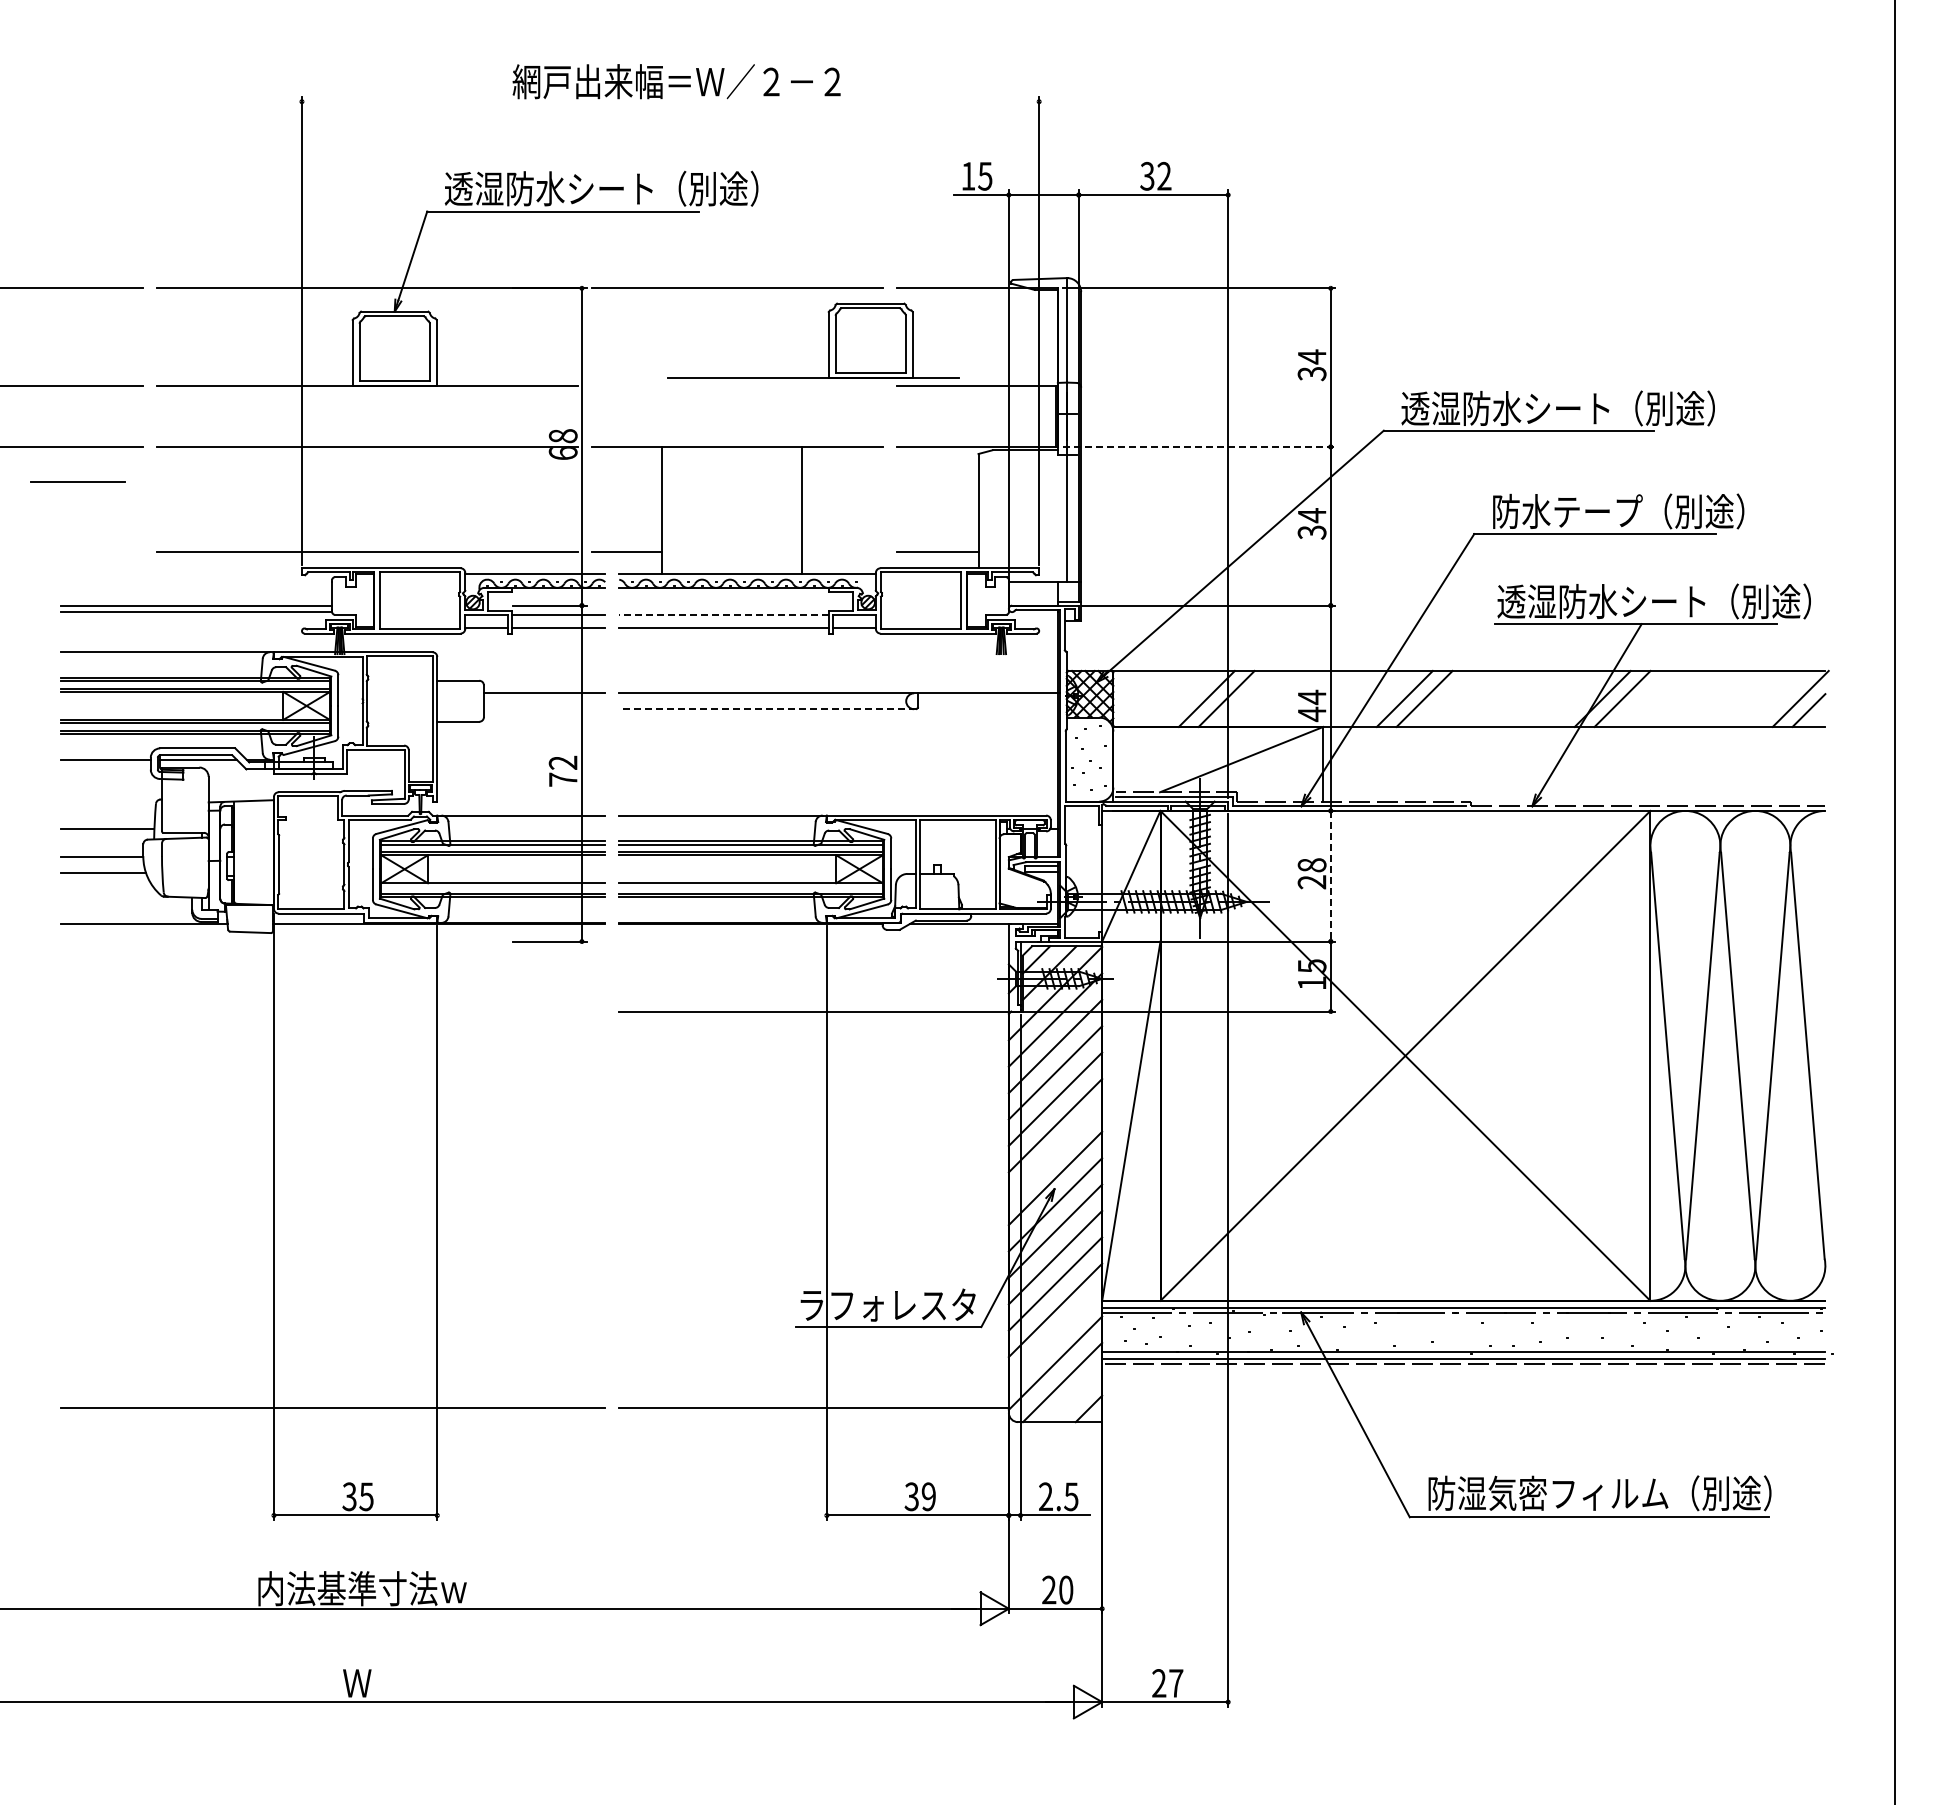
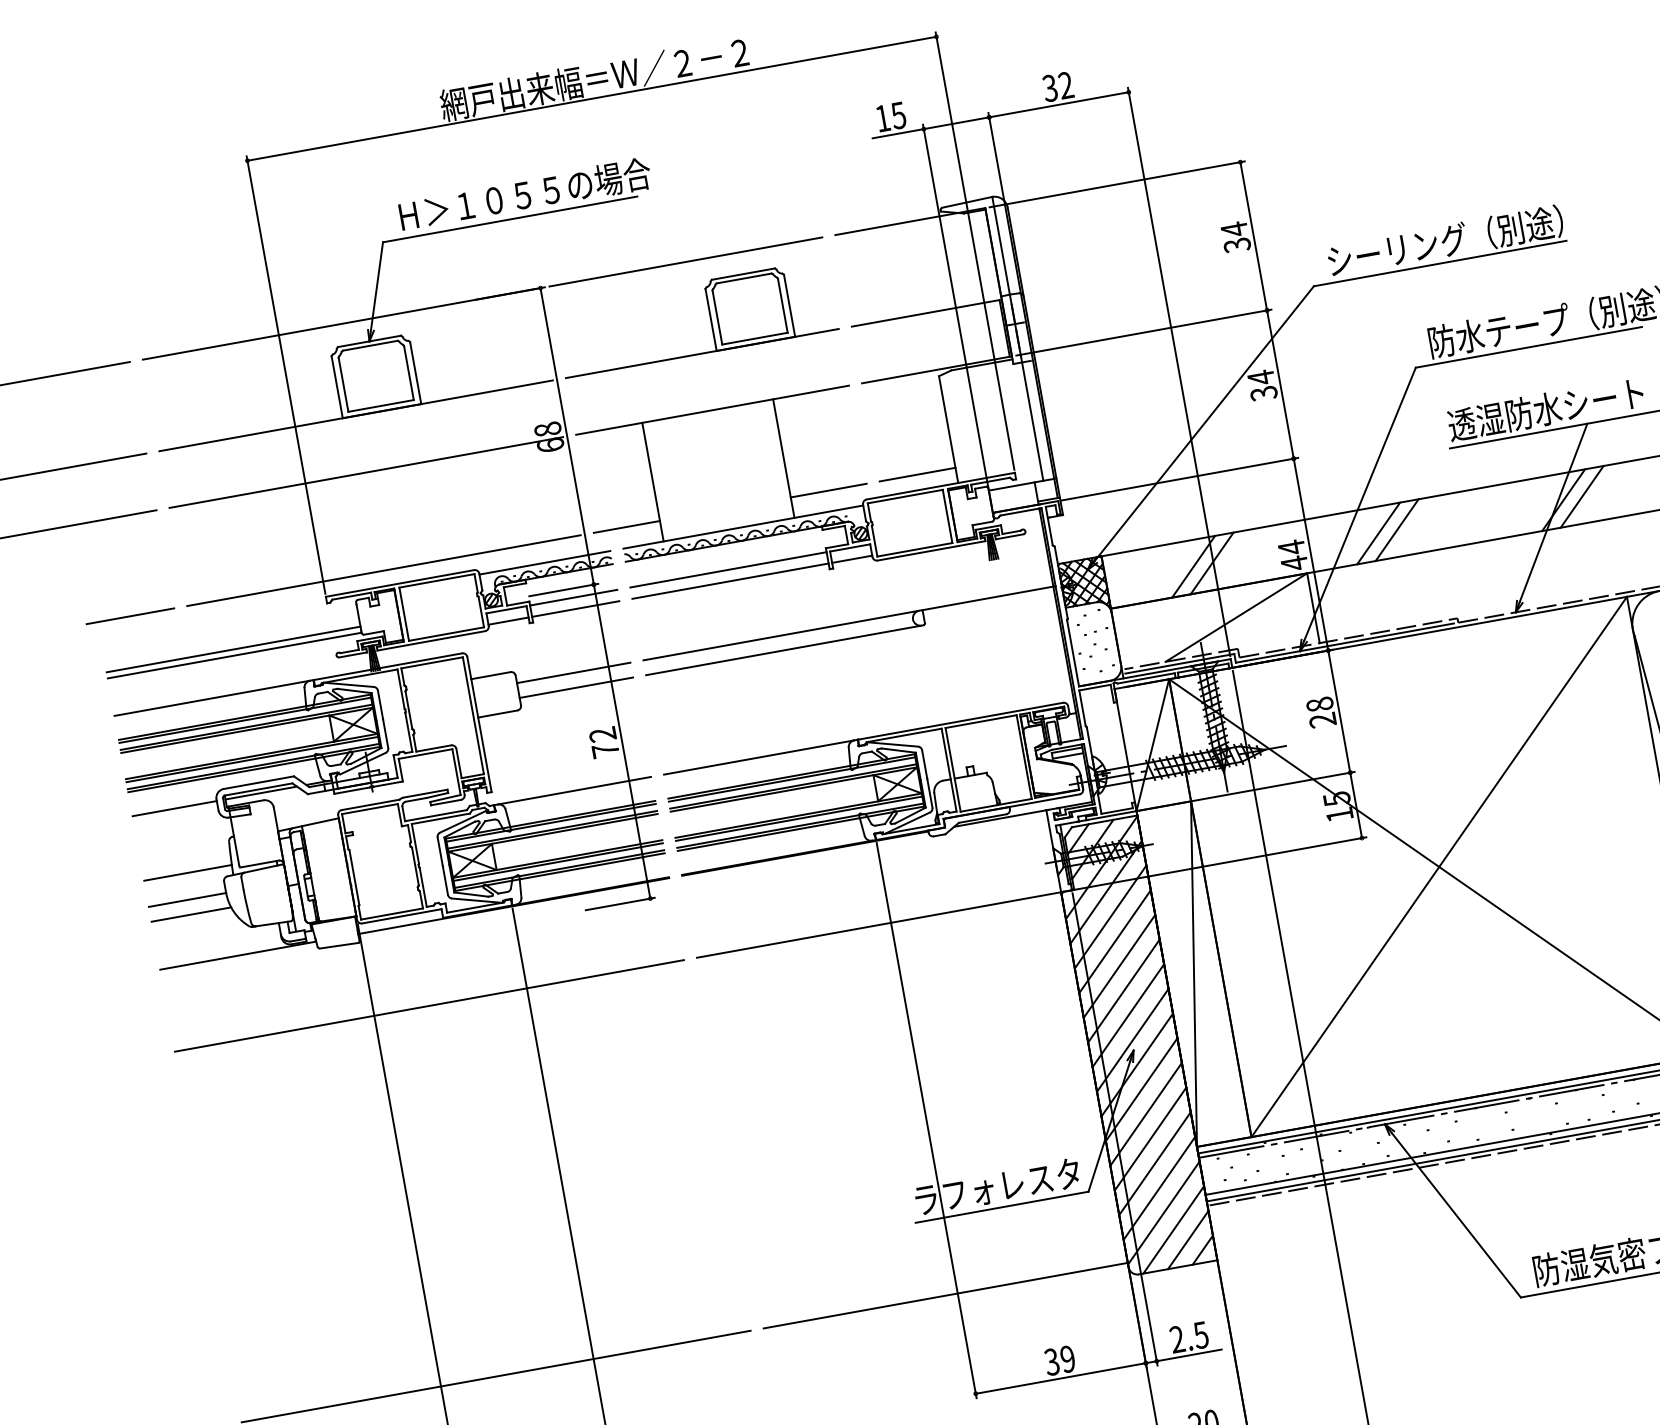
line: (670, 101) -> (591, 98), added
text: (601, 188) -> (542, 191), 透湿防水シート（別途） -> Ｈ＞１０５５の場合
part: (828, 340) -> (710, 315), moved
text: (1557, 408) -> (1472, 236), 透湿防水シート（別途） -> シーリング（別途）
line: (1199, 446) -> (1144, 332), dashed -> solid
line: (77, 481) -> (130, 615), moved
line: (842, 551) -> (828, 490), added
line: (724, 615) -> (728, 569), dashed -> solid
line: (544, 709) -> (576, 688), added
line: (767, 709) -> (784, 650), dashed -> solid
line: (1330, 876) -> (1339, 711), dashed -> solid
line: (493, 886) -> (558, 862), added
line: (750, 886) -> (798, 818), added
line: (332, 1011) -> (428, 1005), added
line: (1055, 1151) -> (1128, 1015), added
line: (1055, 1336) -> (1159, 1188), added
line: (1075, 1395) -> (1187, 1239), added

